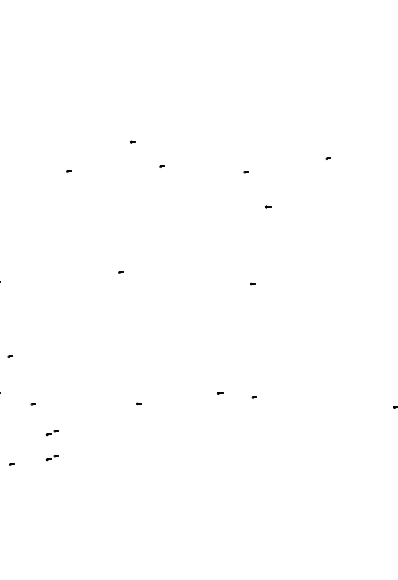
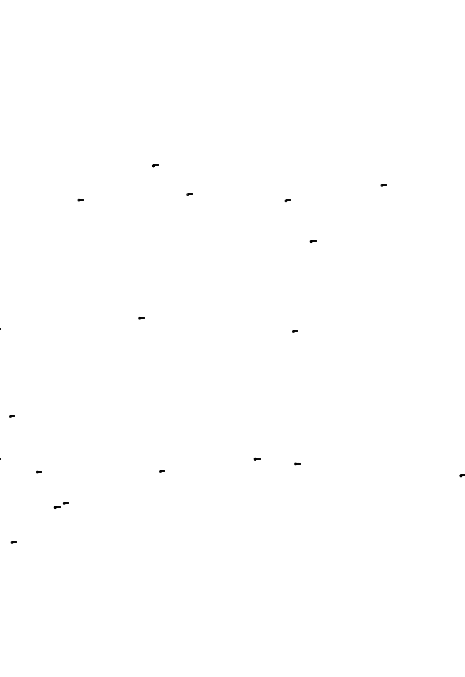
part: (51, 458) -> (60, 535), removed

